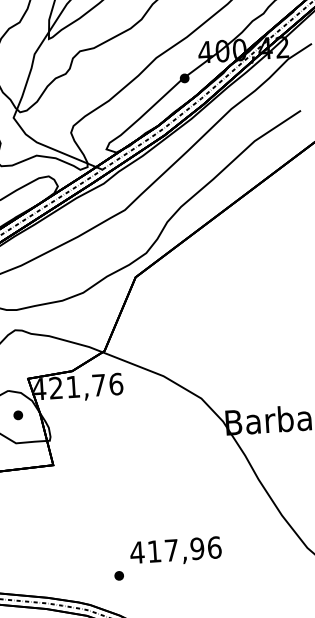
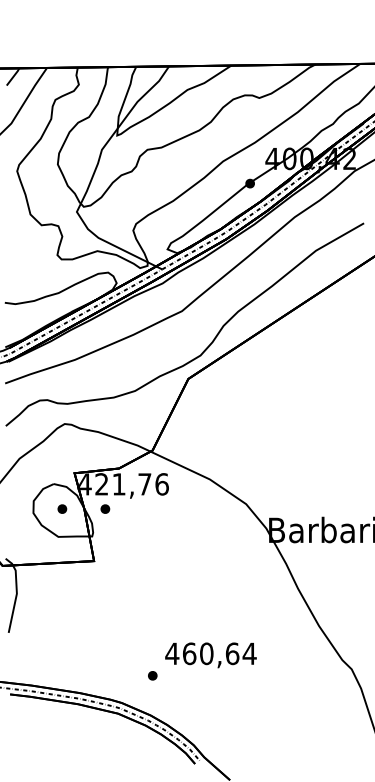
part: (61, 411) -> (105, 508), added
text: (184, 549) -> (219, 653), 417,96 -> 460,64

